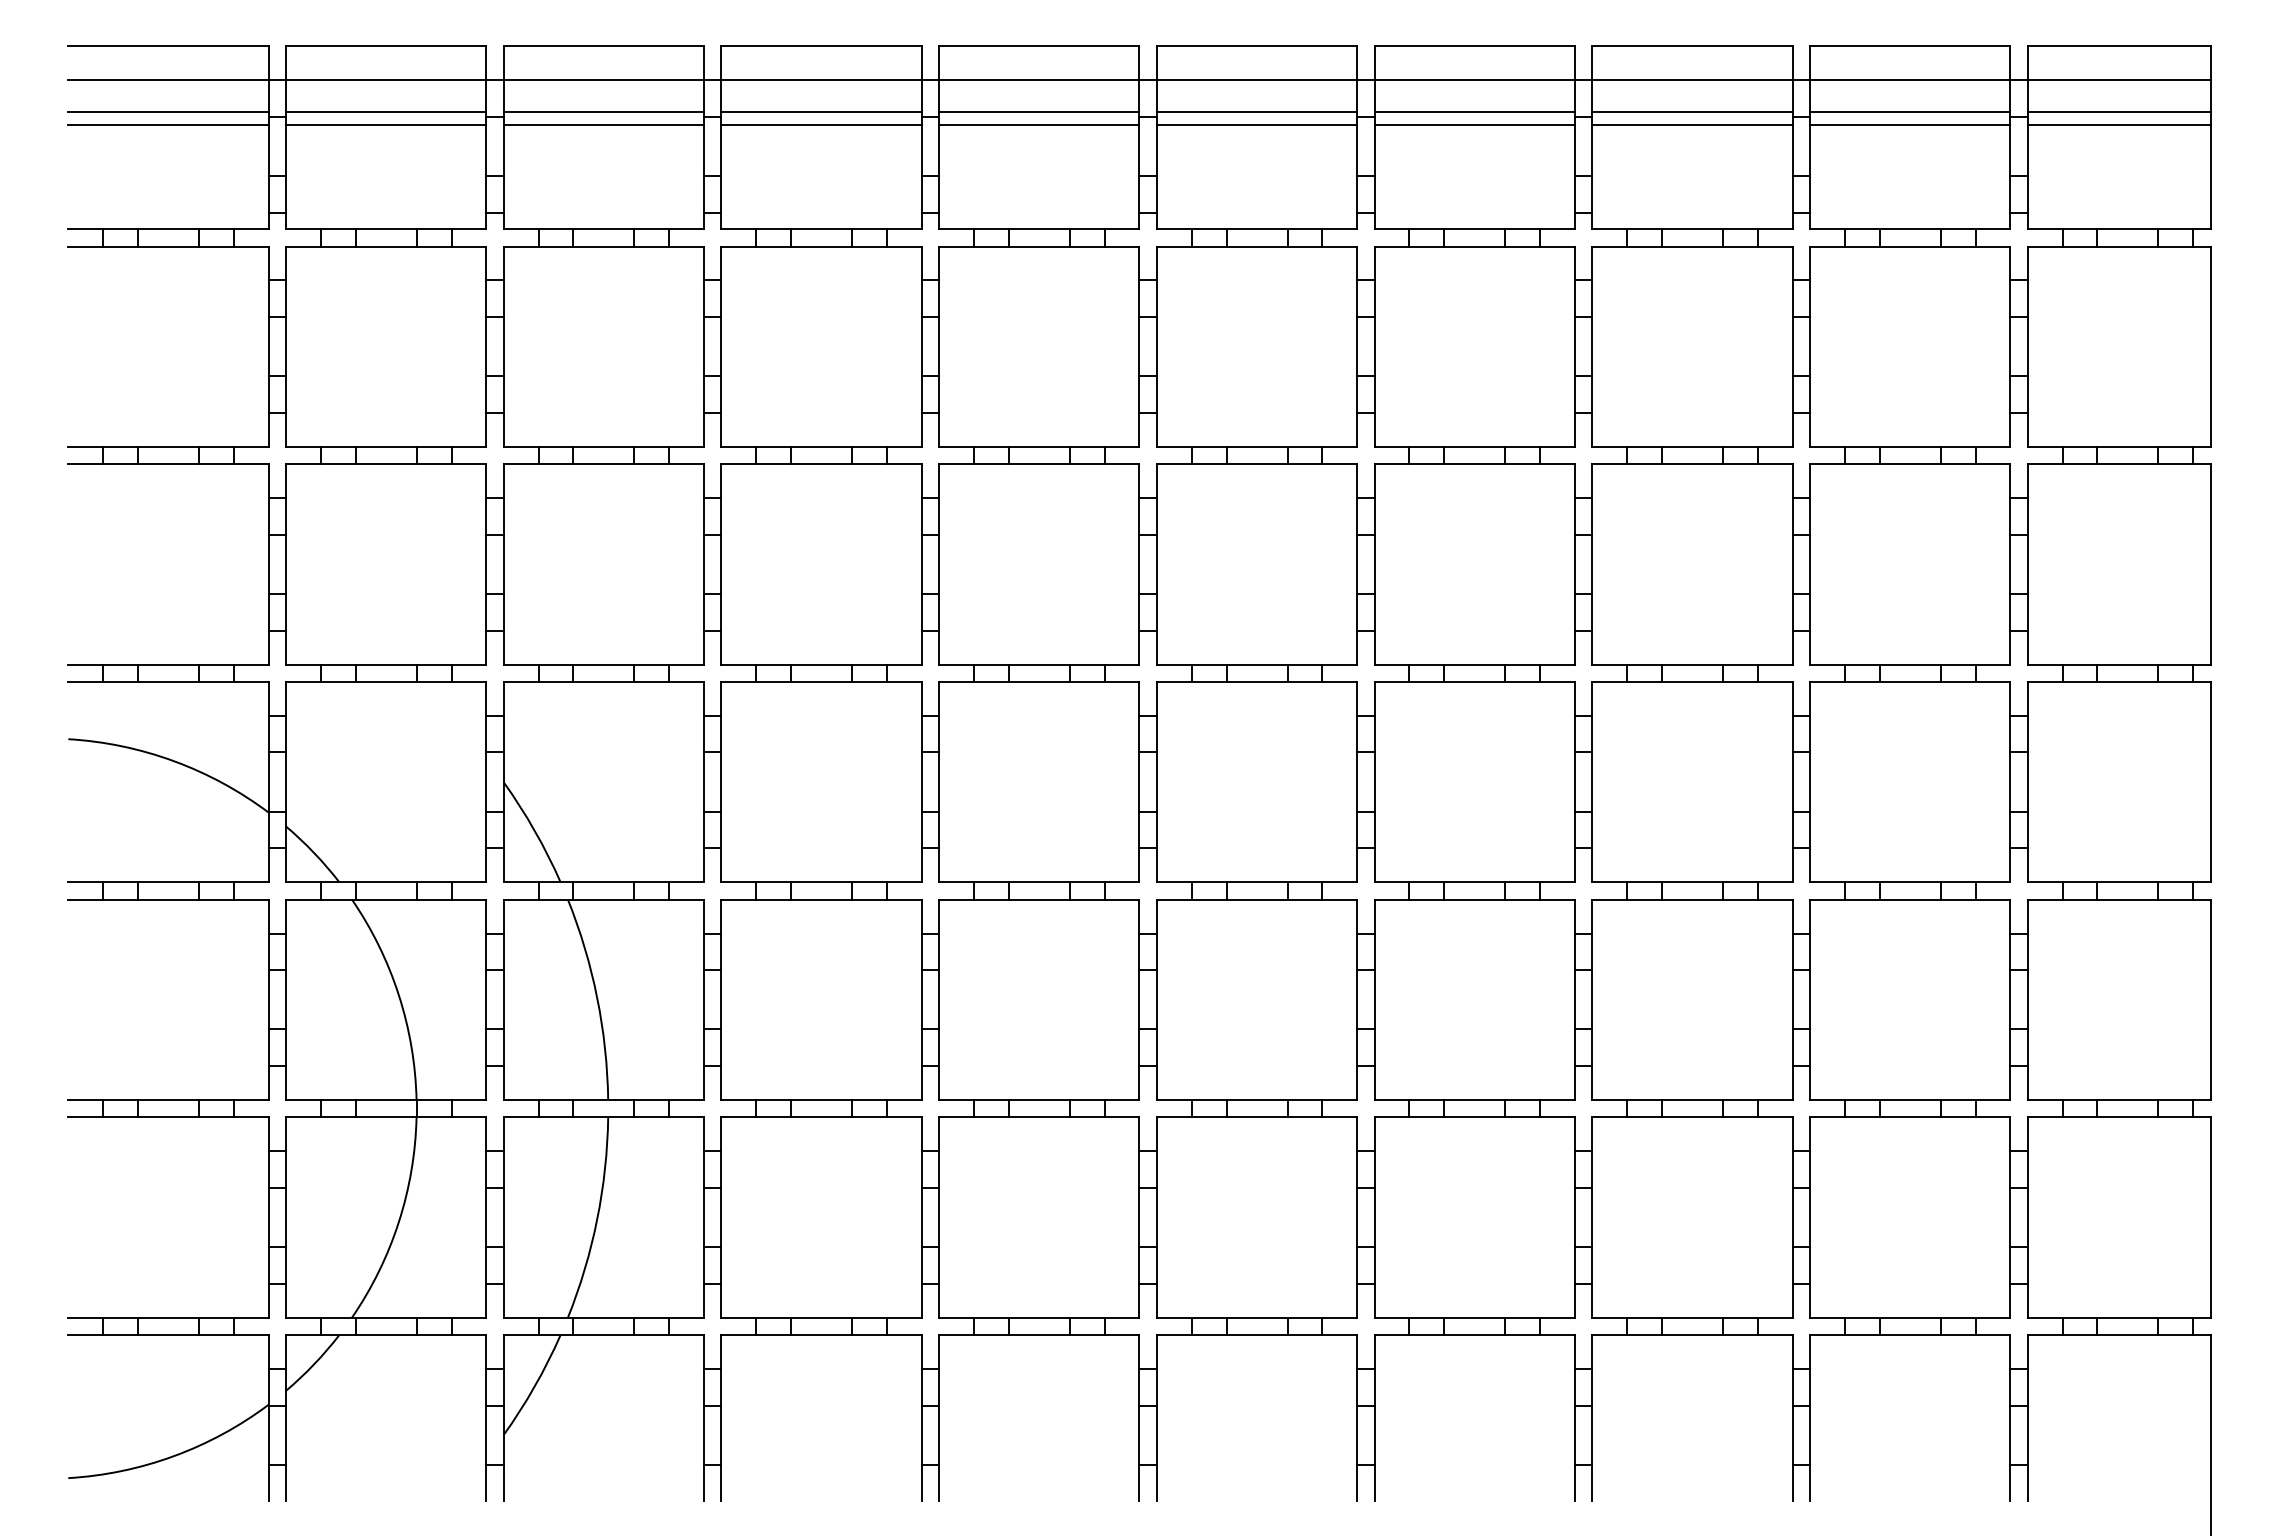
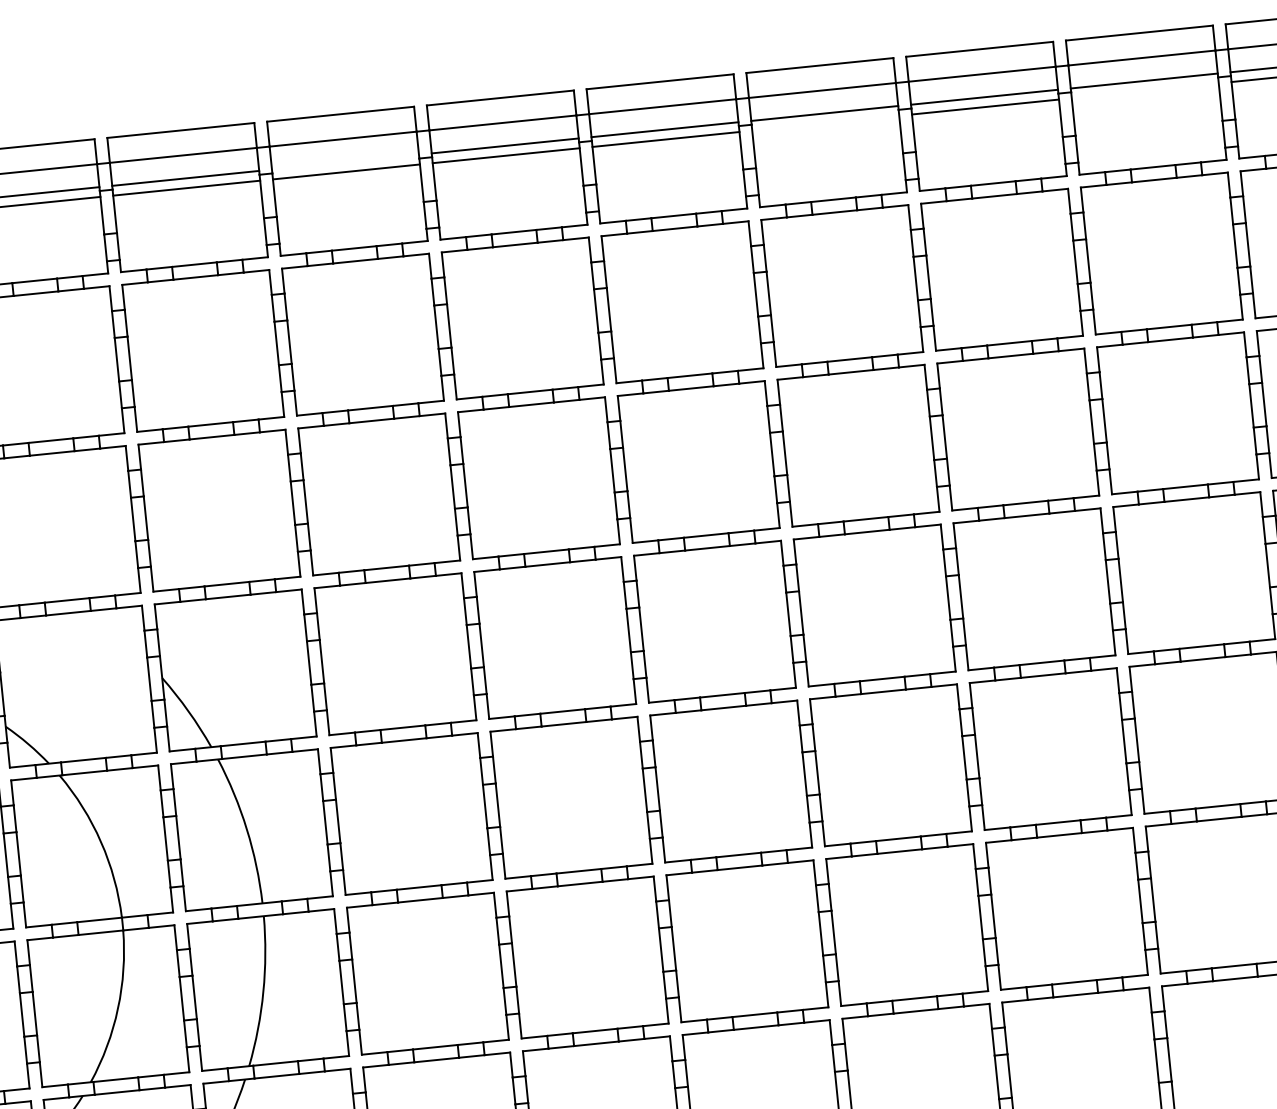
line: (821, 111) -> (345, 162), removed
line: (1474, 124) -> (825, 123), removed
line: (1910, 124) -> (1145, 90), removed

